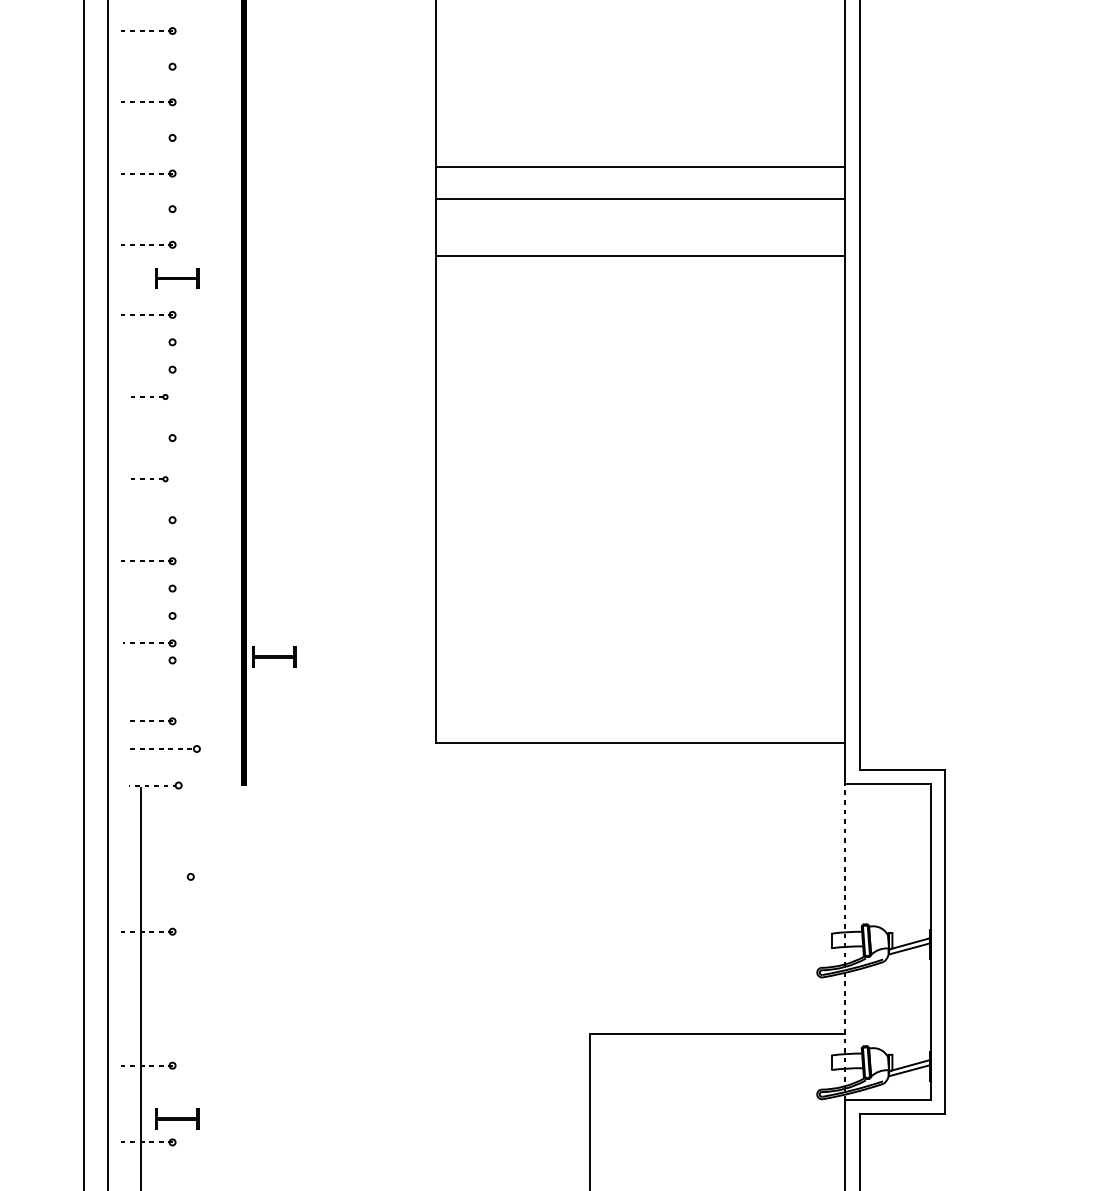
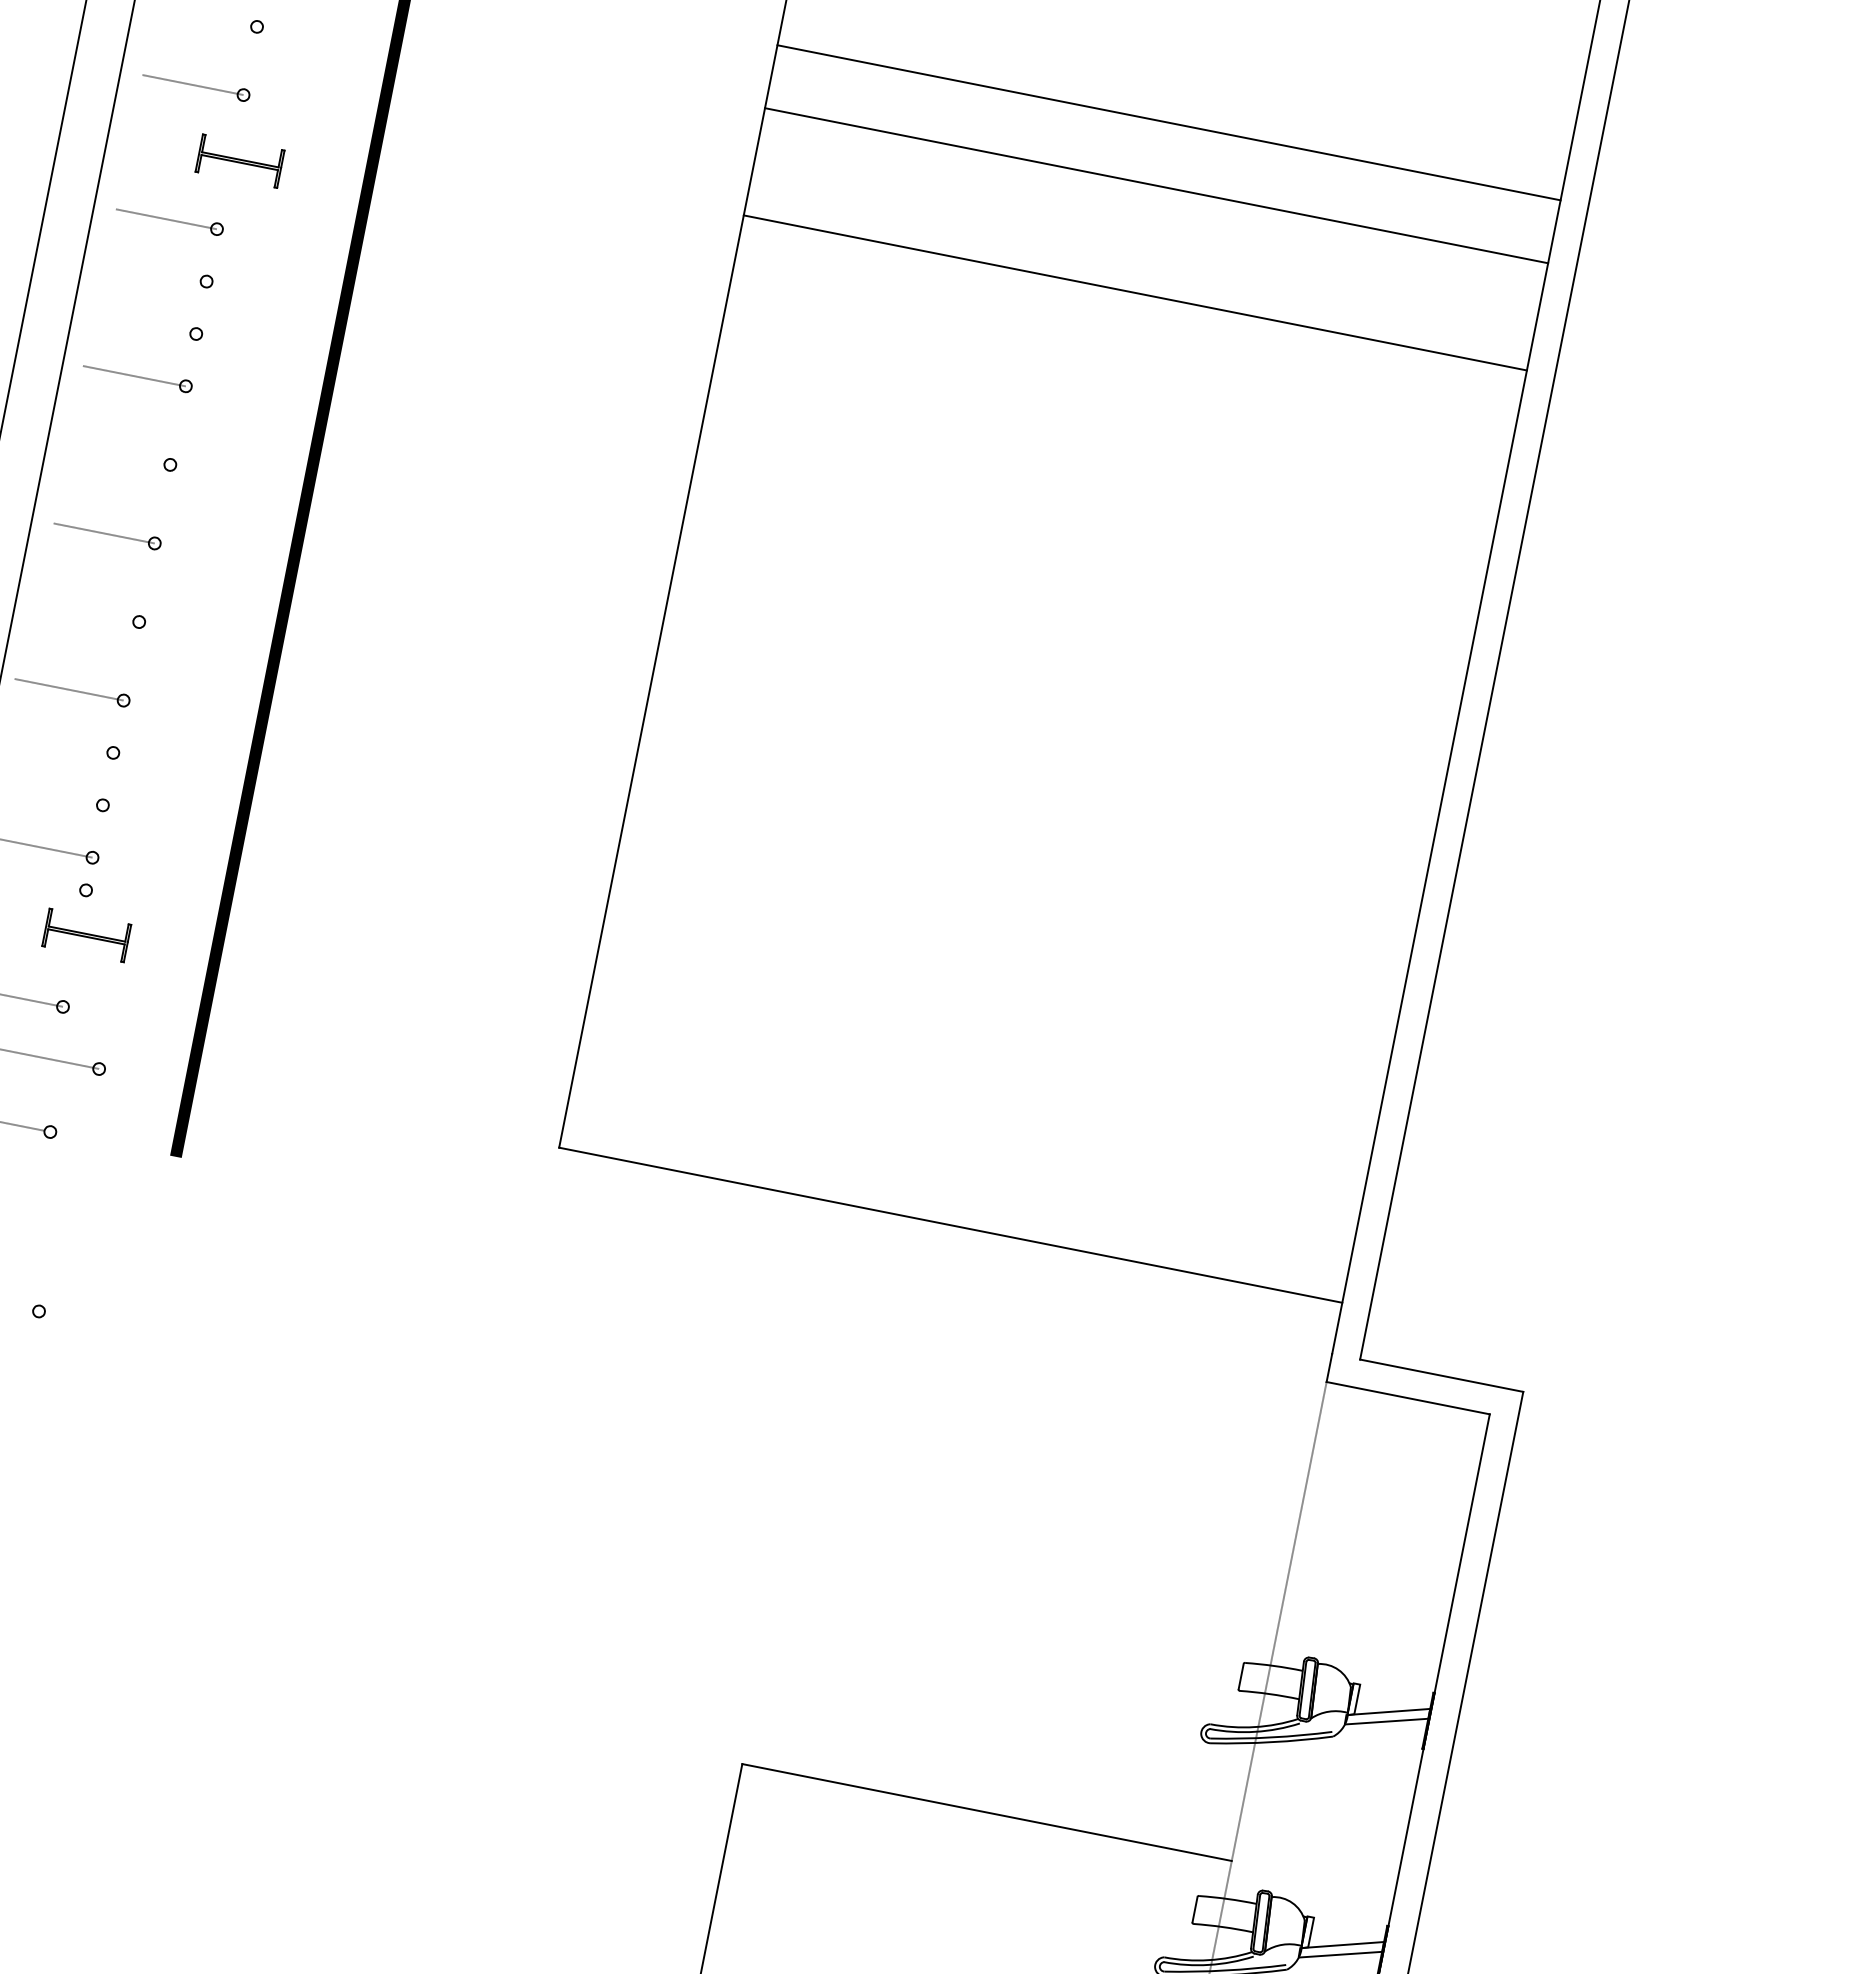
part: (148, 396) -> (140, 376), size x1.43
part: (148, 479) -> (108, 535), size x1.43
part: (274, 656) -> (87, 934), moved

